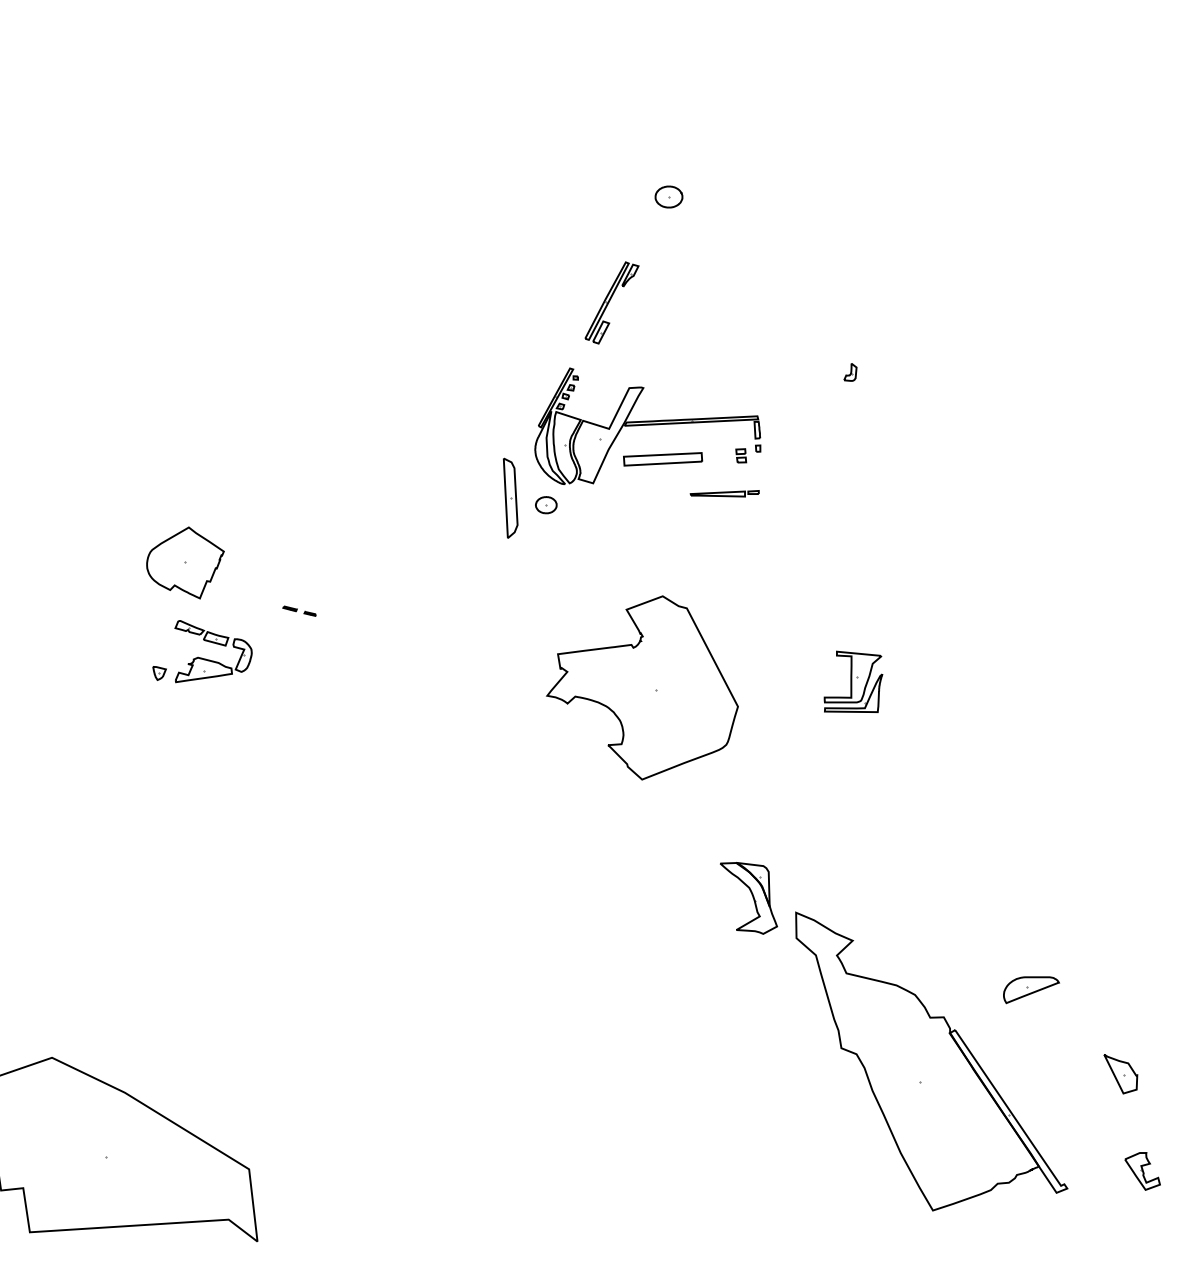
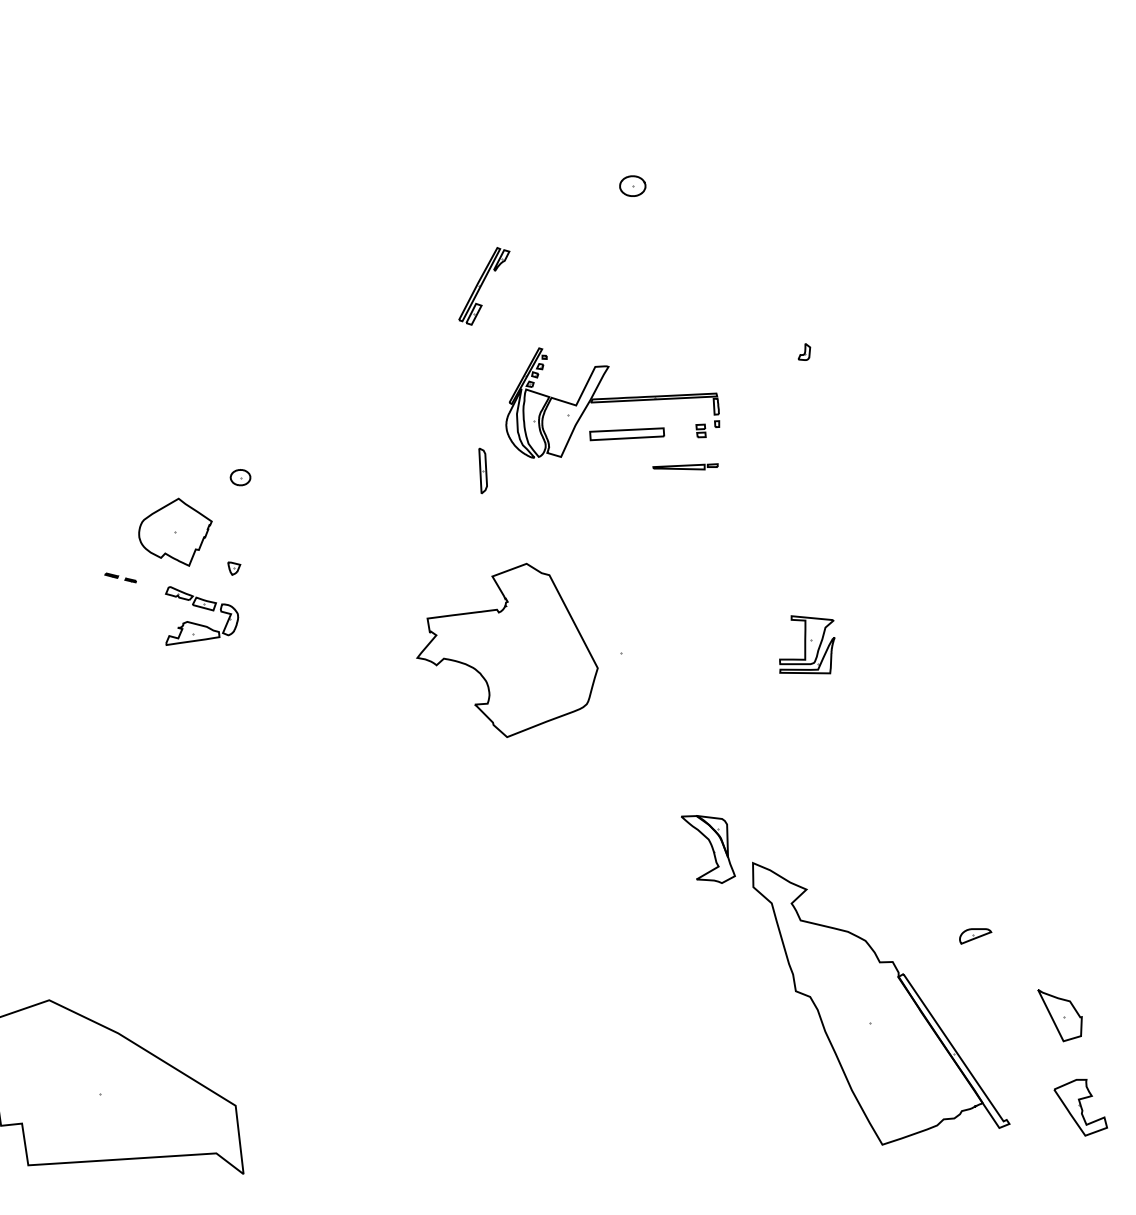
part: (611, 302) -> (483, 285), moved
part: (510, 497) -> (482, 470), size x0.6
part: (546, 505) -> (240, 477), moved
line: (297, 610) -> (118, 577), moved
part: (159, 673) -> (234, 568), moved
part: (642, 687) -> (507, 650), moved
part: (1031, 990) -> (975, 936), size x0.6
part: (1120, 1074) -> (1059, 1016), size x1.4
part: (1142, 1171) -> (1080, 1107), size x1.6

